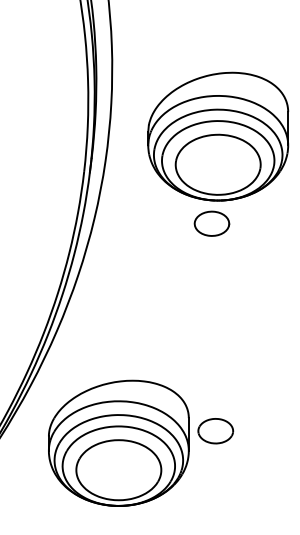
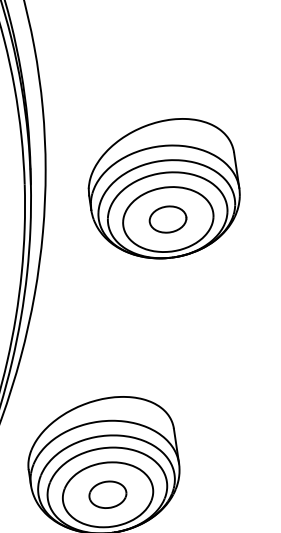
part: (218, 136) -> (164, 189), moved
part: (215, 431) -> (107, 495), moved

